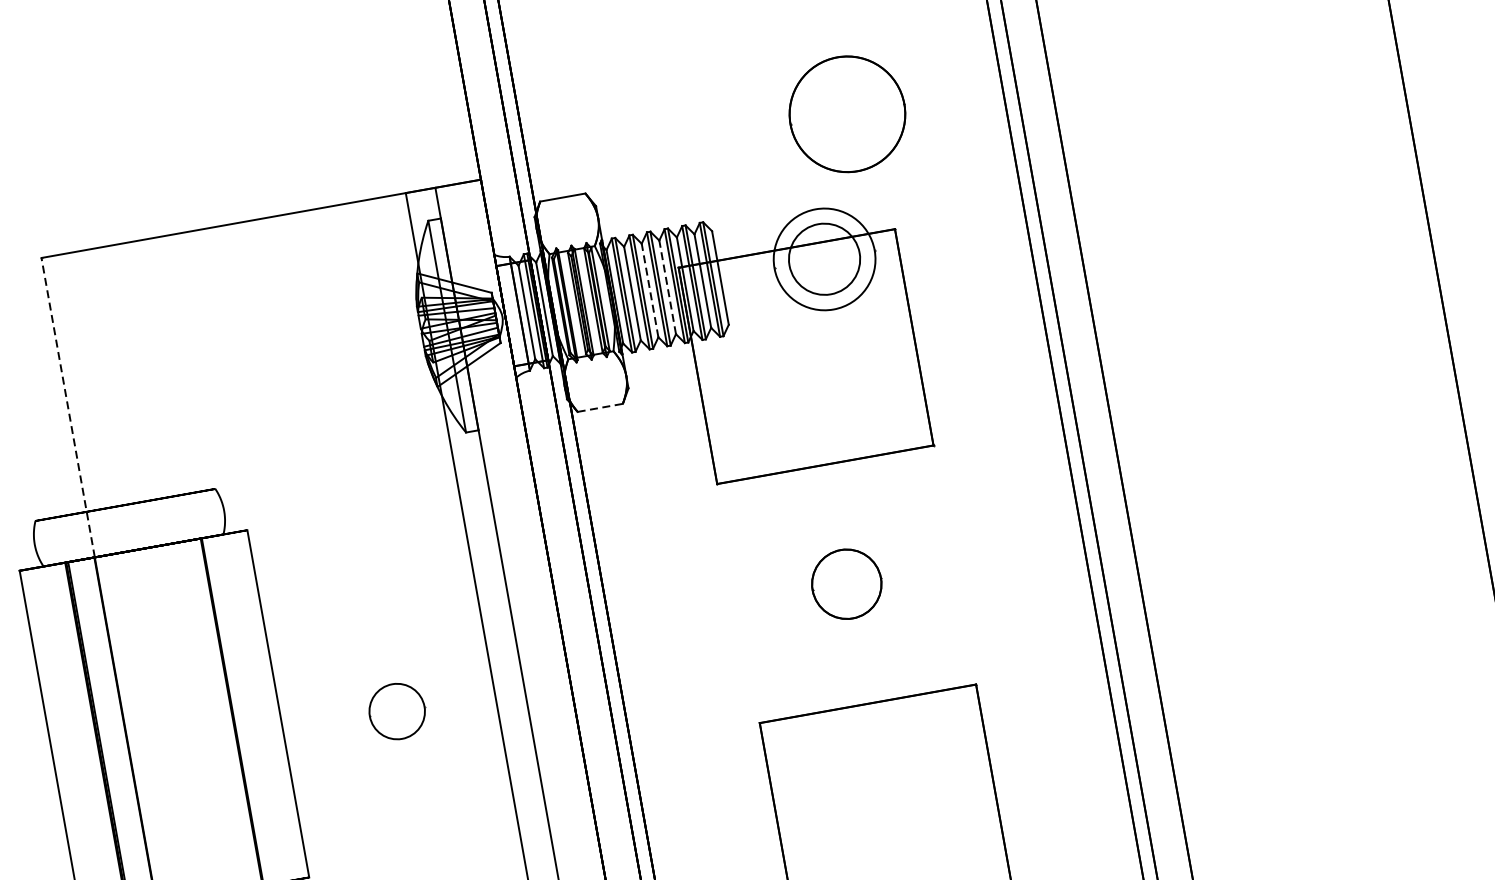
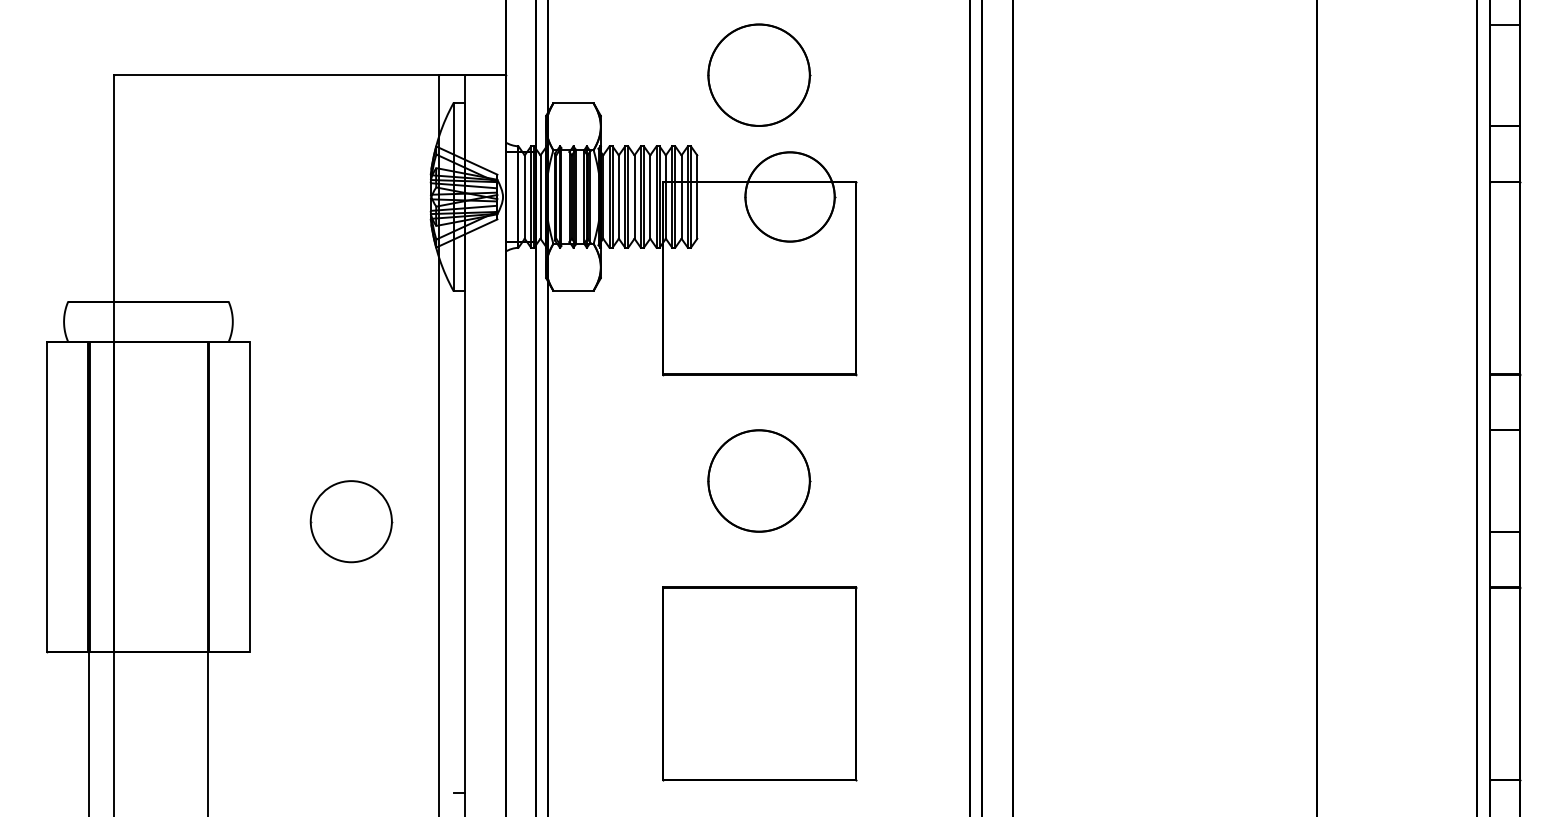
part: (847, 113) -> (759, 74), moved
circle: (823, 258) -> (789, 196), size x1.43
line: (668, 287) -> (650, 197), dashed -> solid
line: (650, 291) -> (634, 197), dashed -> solid
line: (67, 407) -> (113, 208), dashed -> solid
line: (601, 407) -> (574, 290), dashed -> solid
part: (846, 583) -> (759, 480), size x1.67
part: (397, 711) -> (351, 521), size x1.67

